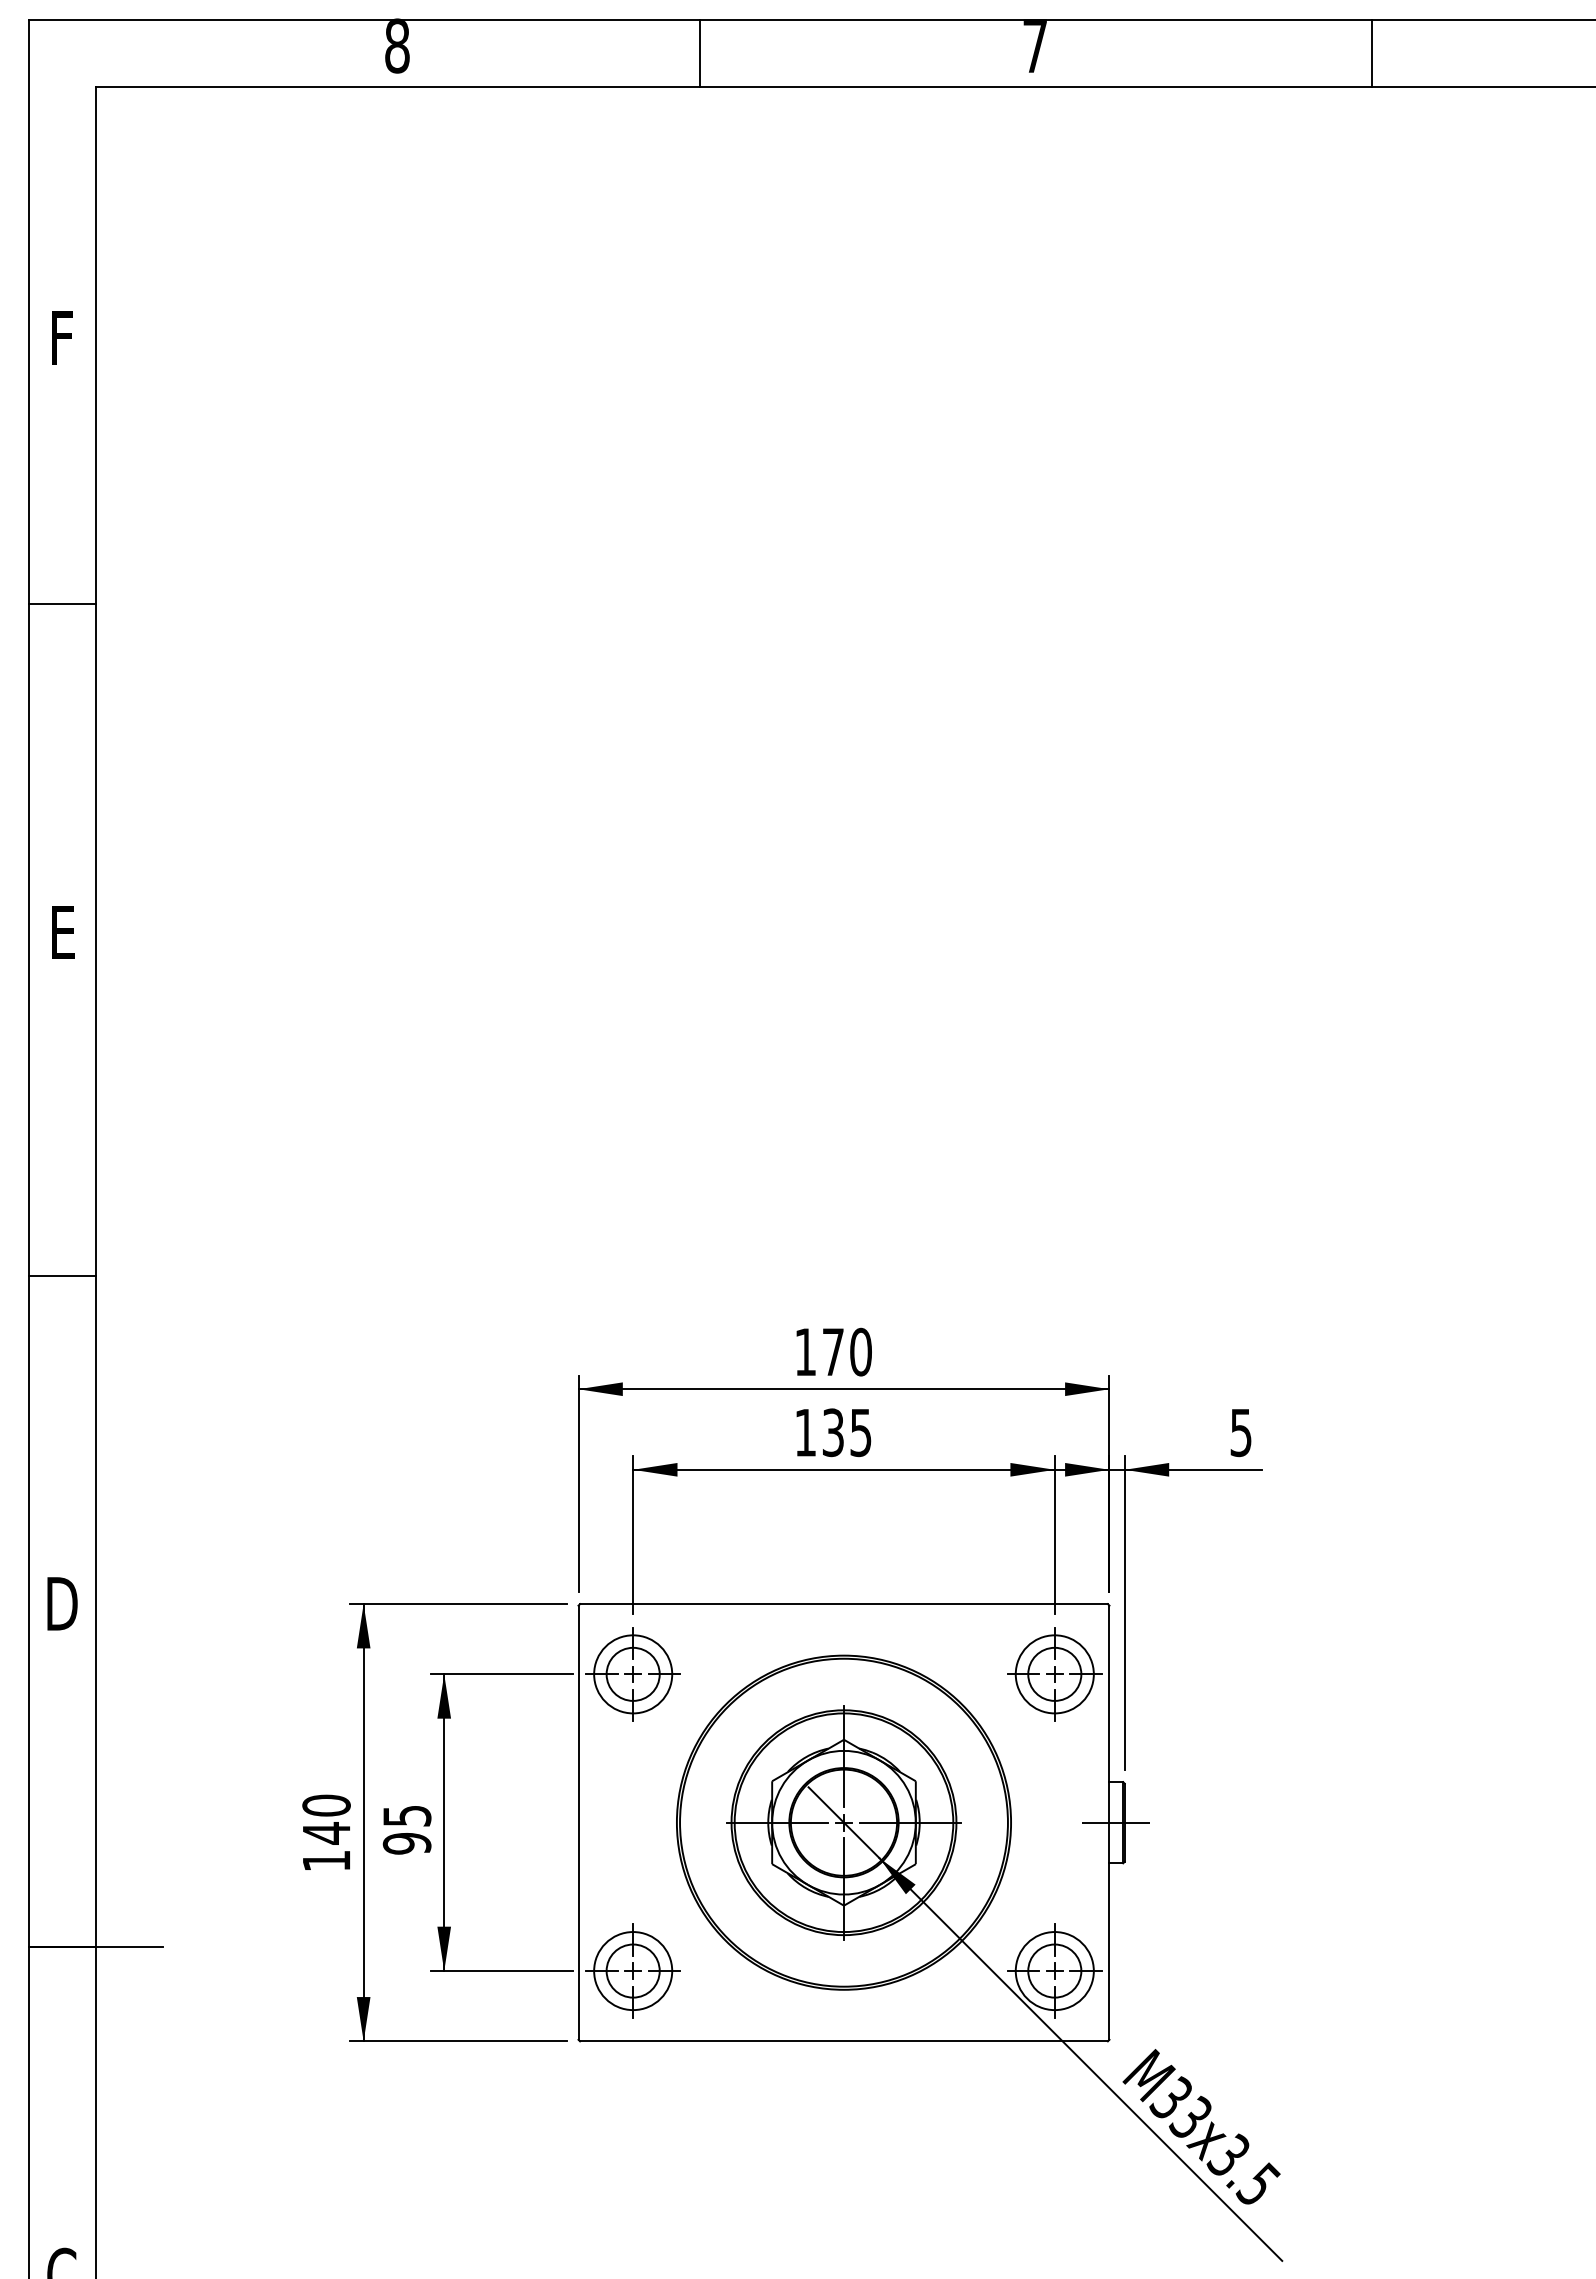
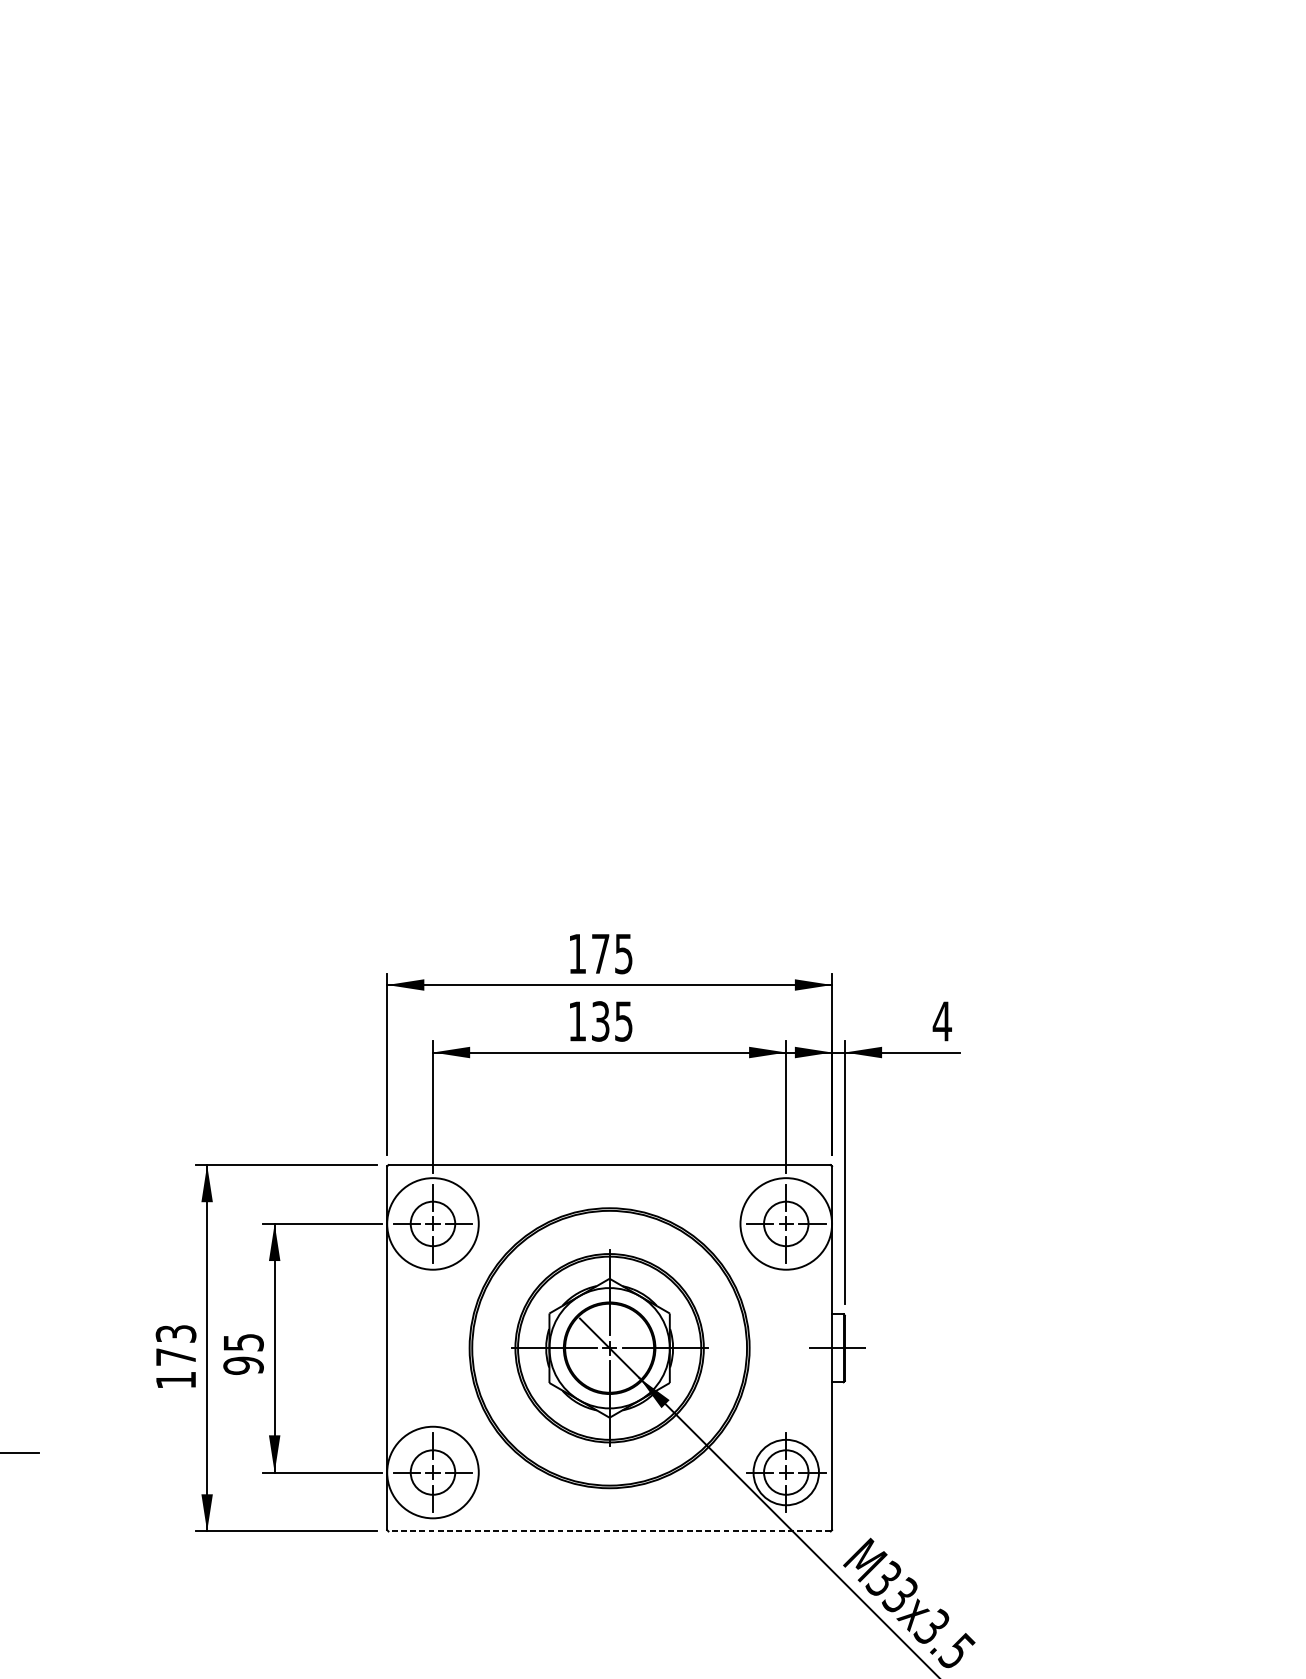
text: (860, 1351) -> (623, 953), 170 -> 175
text: (1240, 1433) -> (941, 1022), 5 -> 4
circle: (633, 1674) -> (433, 1224), size x1.4
circle: (1054, 1674) -> (786, 1224), size x1.4
text: (326, 1819) -> (176, 1345), 140 -> 173
circle: (633, 1971) -> (433, 1472), size x1.4
line: (844, 2041) -> (610, 1531), solid -> dashed

